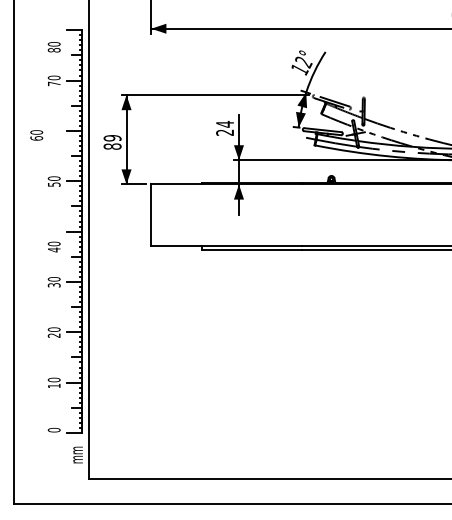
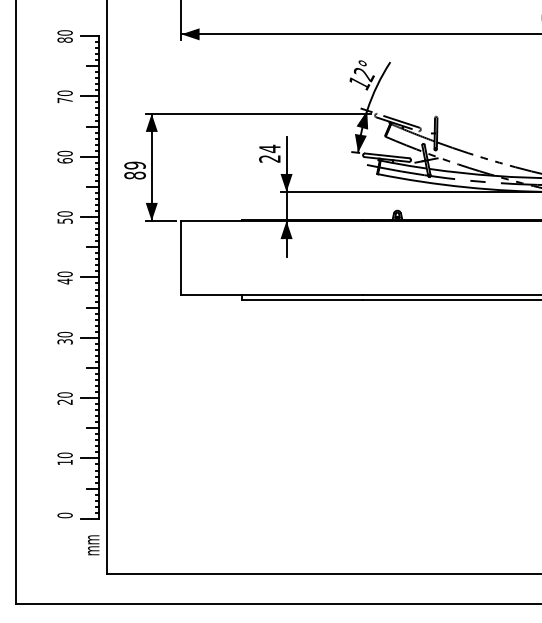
text: (53, 47) -> (64, 36), moved
text: (36, 134) -> (64, 156), moved
text: (53, 246) -> (64, 277), moved

